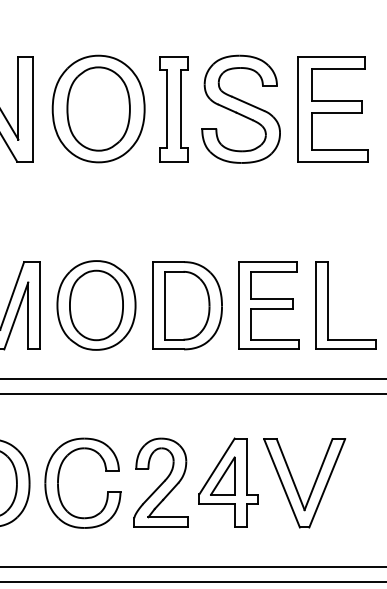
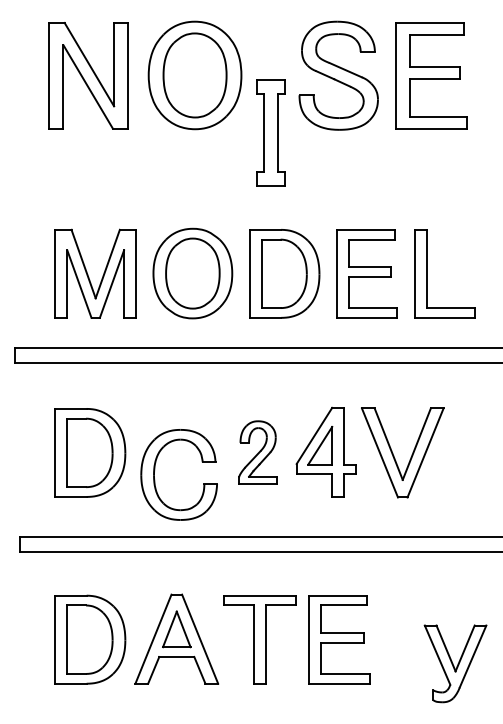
part: (173, 109) -> (270, 132), moved
part: (59, 478) -> (155, 470), moved
part: (160, 482) -> (257, 452), size x0.7

